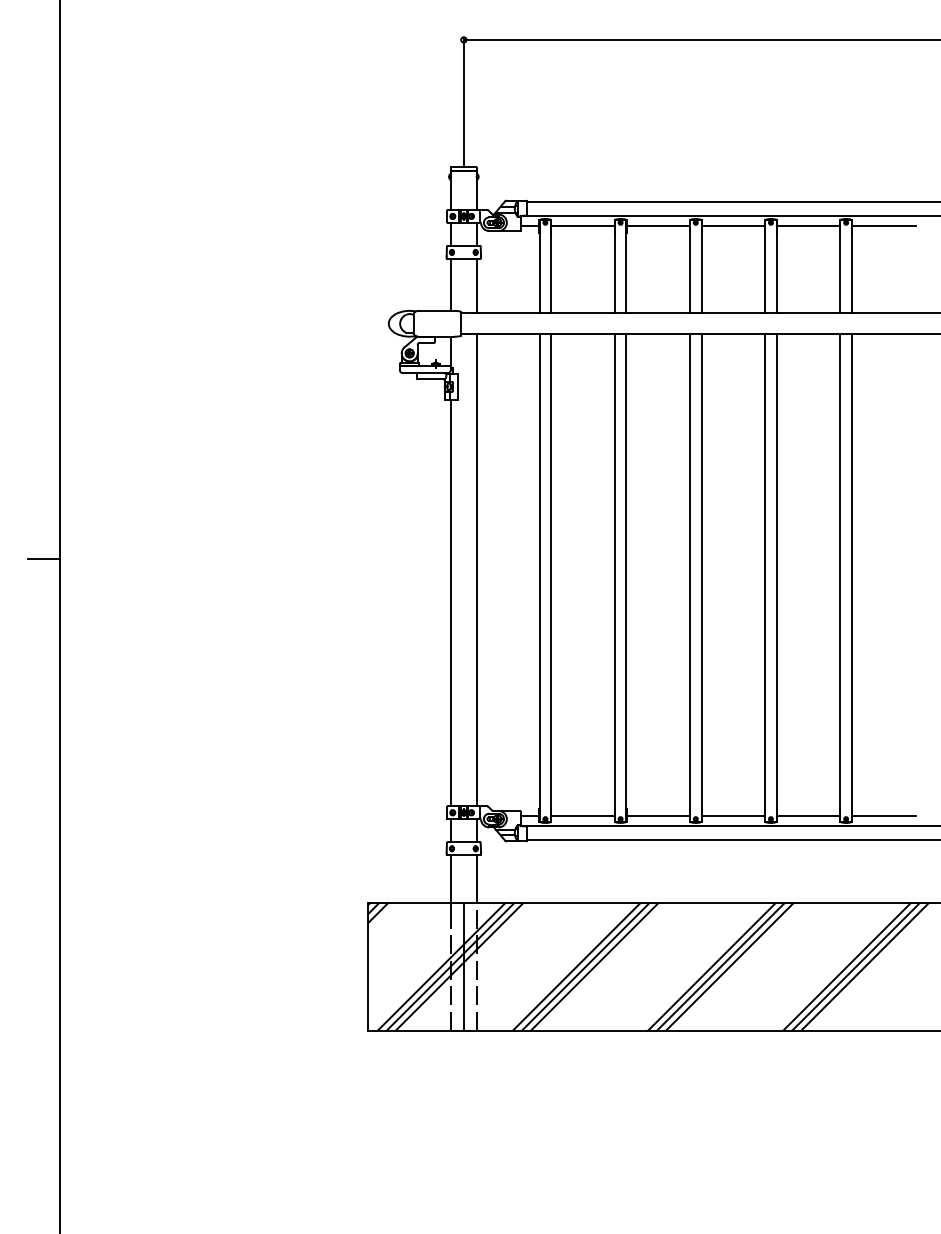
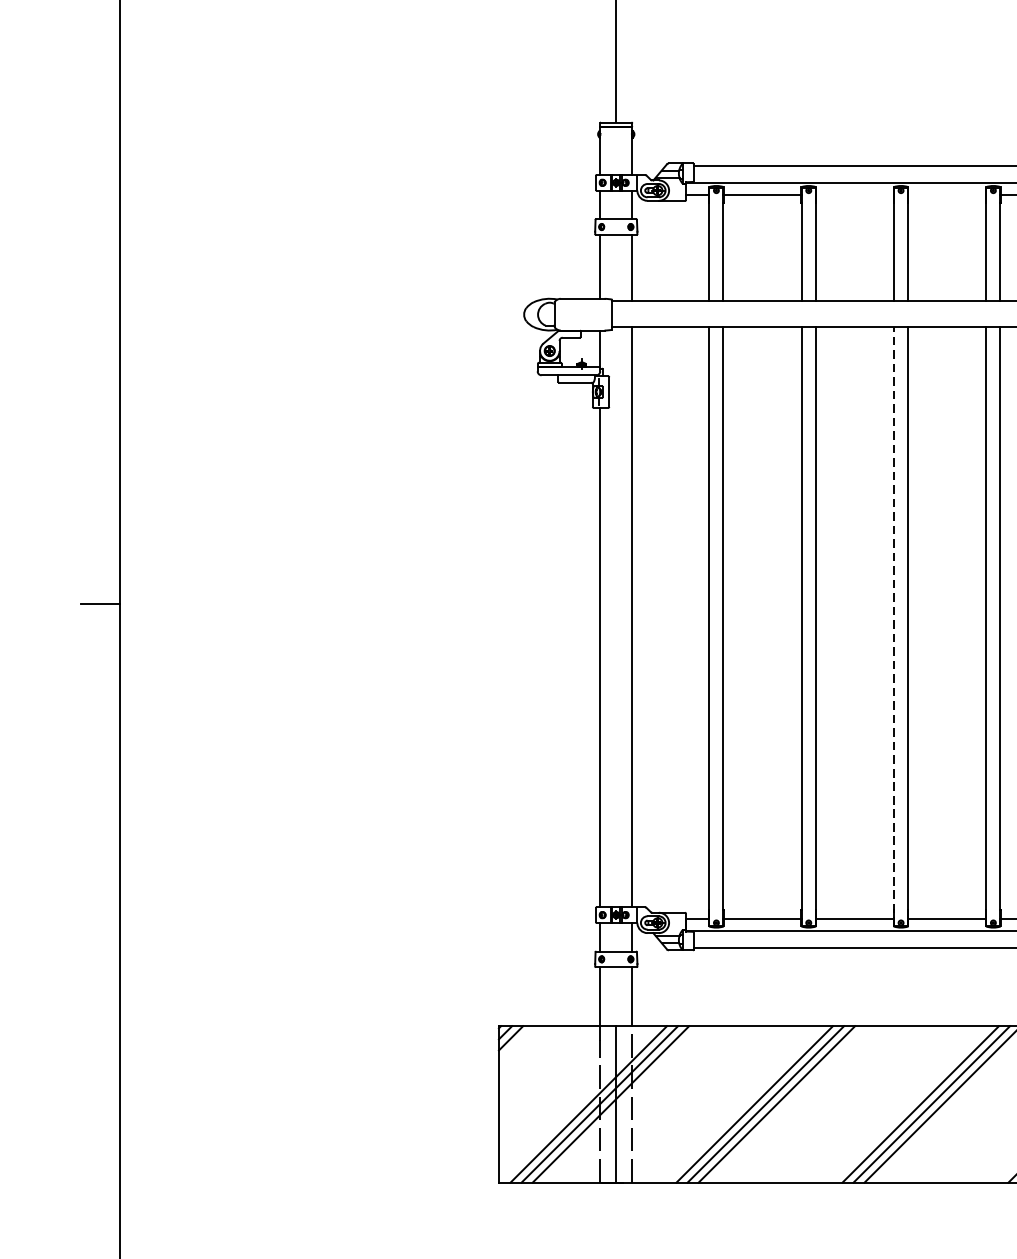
line: (658, 225) -> (855, 193), removed
line: (733, 225) -> (947, 193), removed
line: (690, 577) -> (894, 626), solid -> dashed

